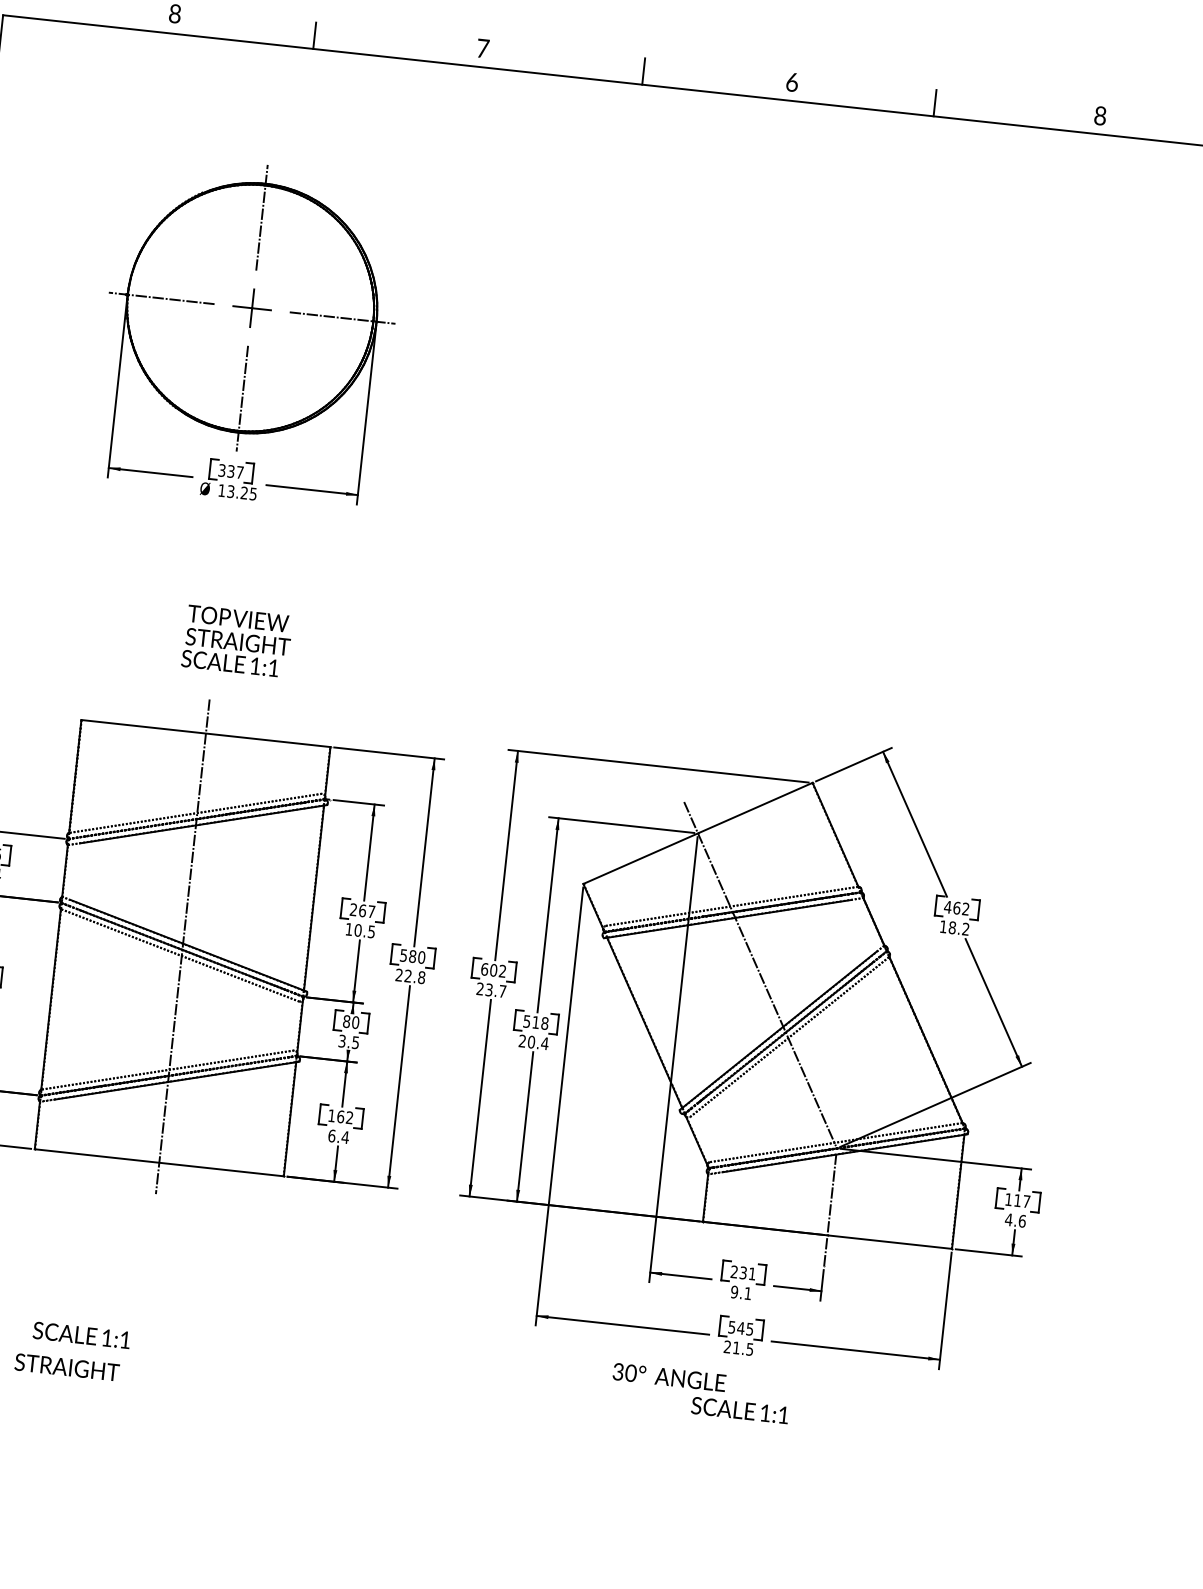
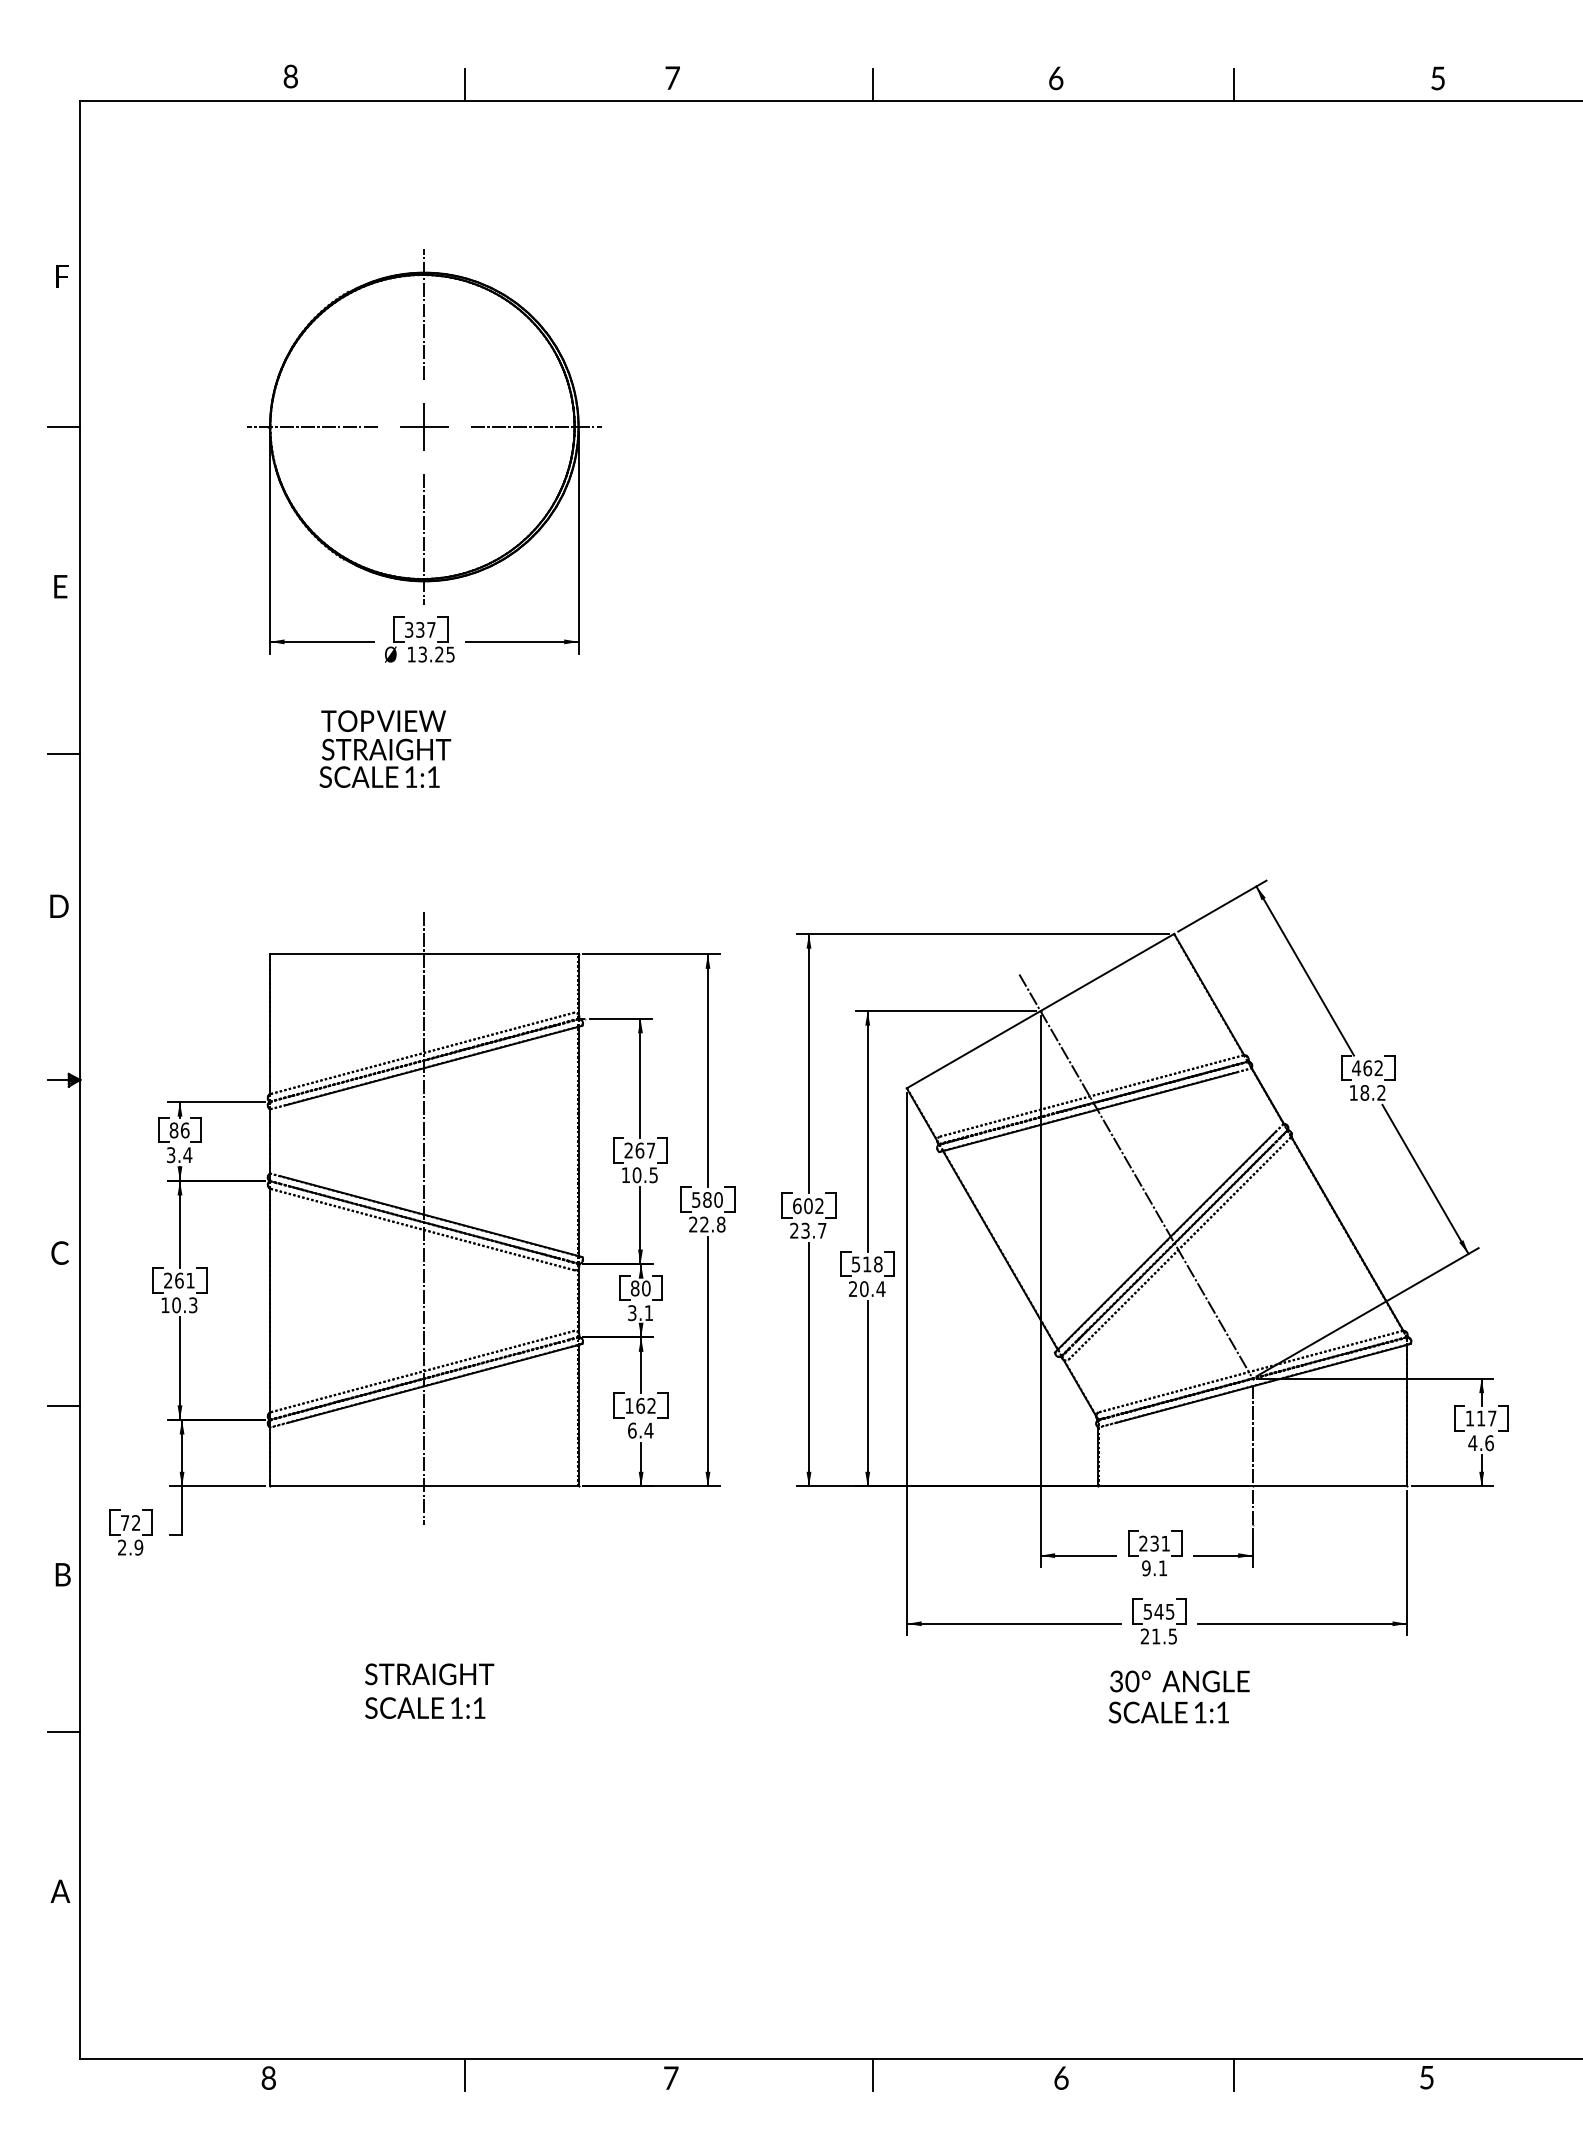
text: (1100, 115) -> (1438, 78), 8 -> 5
text: (237, 640) -> (385, 748), moved
text: (355, 1042) -> (648, 1313), 3.5 -> 3.1
text: (81, 1334) -> (425, 1707), moved
text: (67, 1367) -> (429, 1674), moved
text: (669, 1377) -> (1179, 1681), moved

